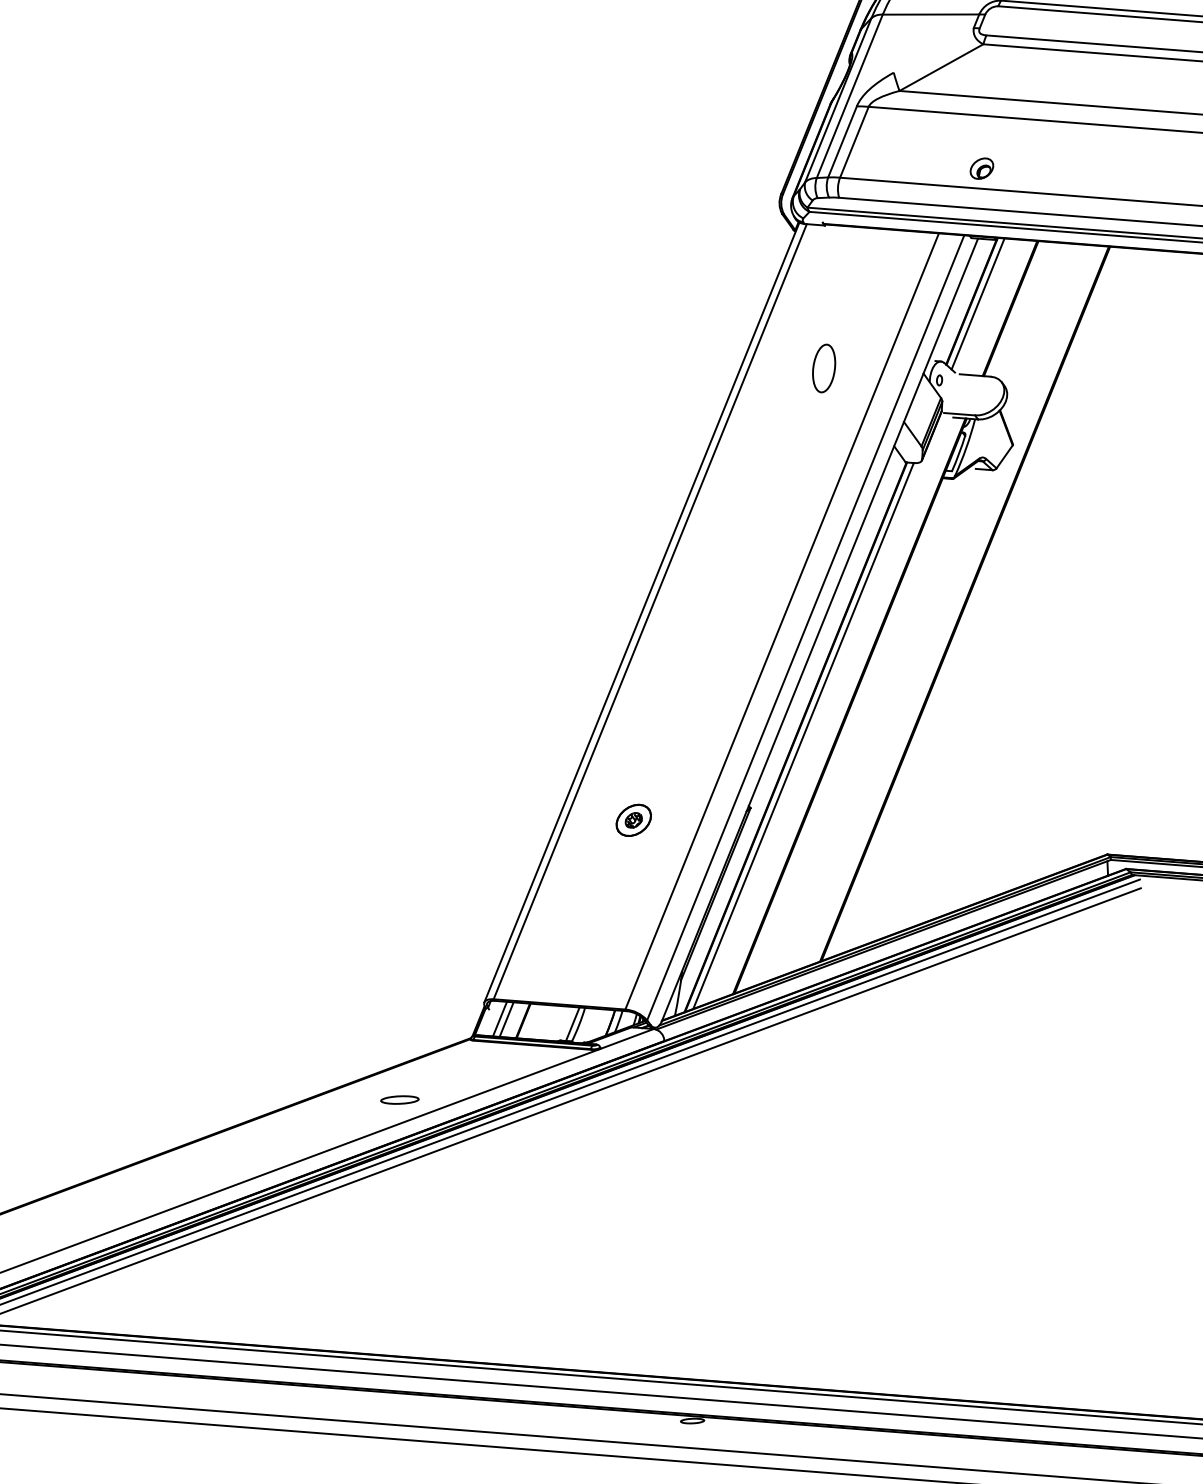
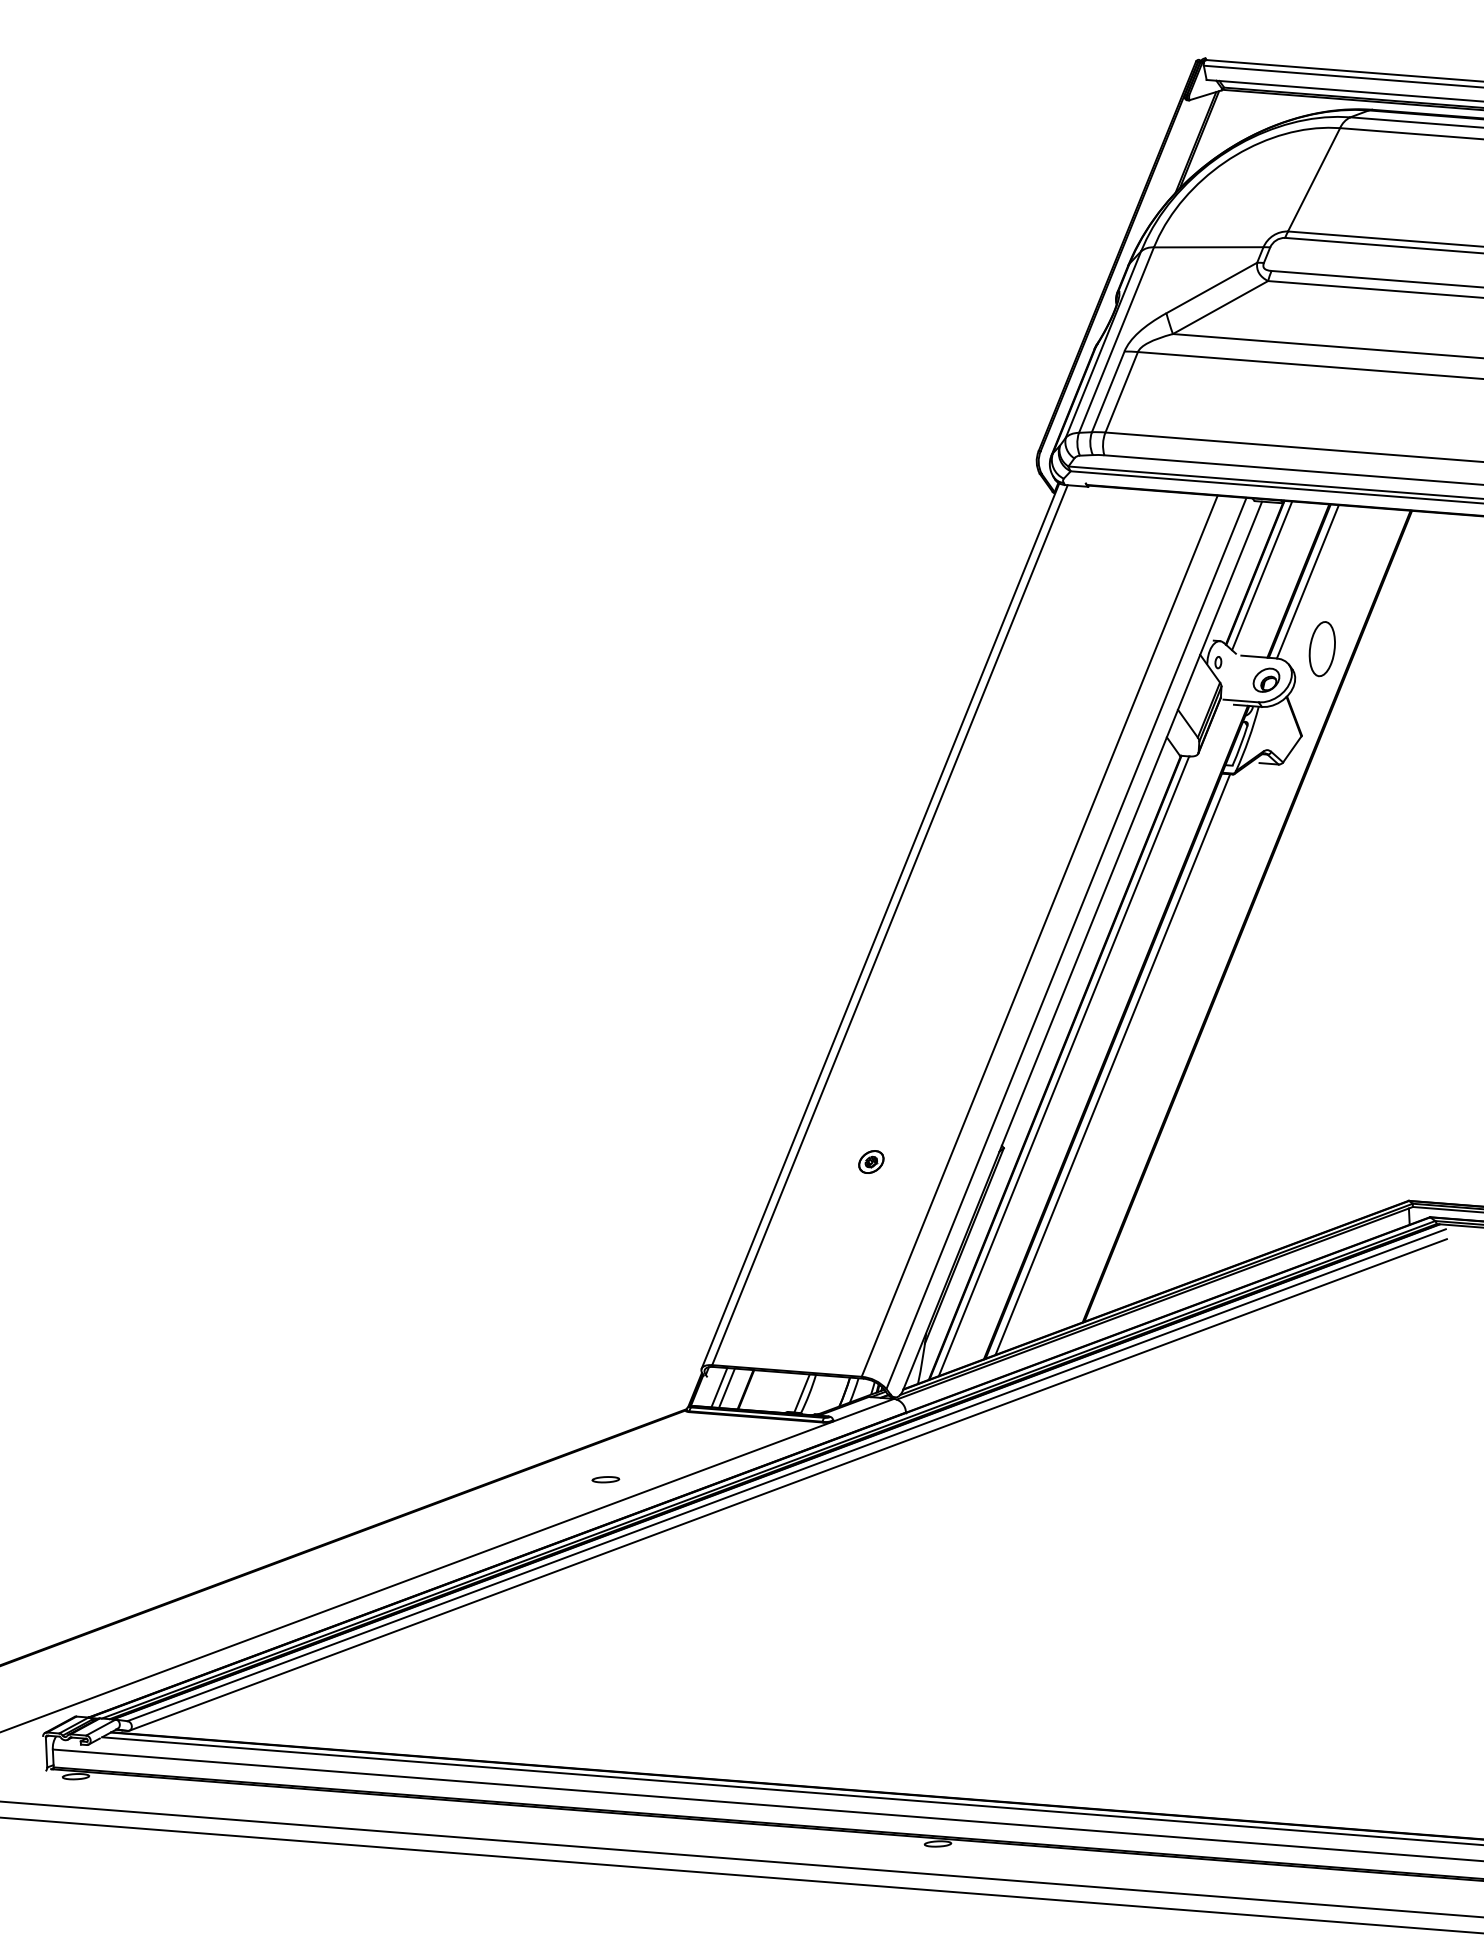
line: (933, 49) -> (1211, 287), added
part: (981, 168) -> (1266, 679), moved
line: (1018, 308) -> (1307, 581), added
part: (823, 368) -> (1321, 649), moved
line: (846, 734) -> (1112, 1064), added
part: (633, 819) -> (871, 1161), size x0.62
part: (399, 1100) -> (605, 1479), size x0.62

